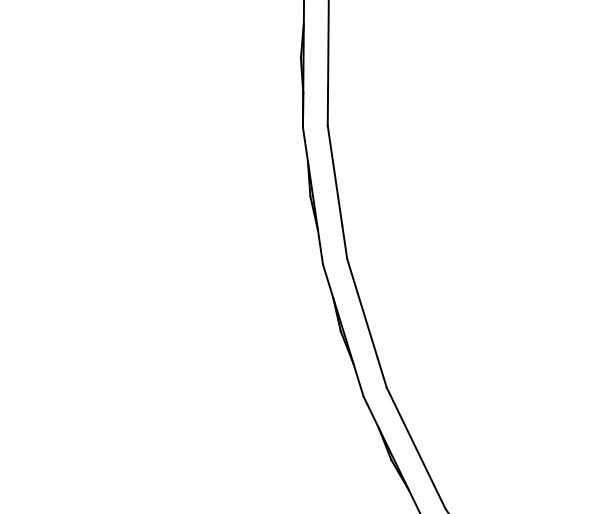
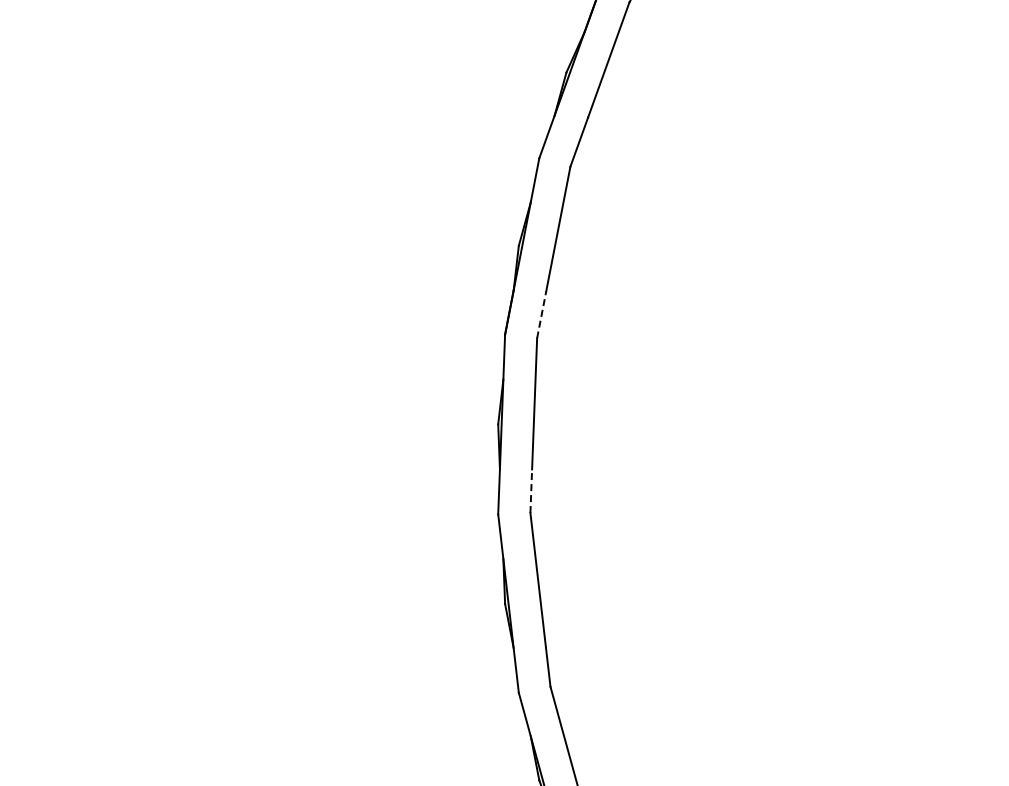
line: (327, 107) -> (541, 314), solid -> dashed
line: (344, 242) -> (531, 491), solid -> dashed

